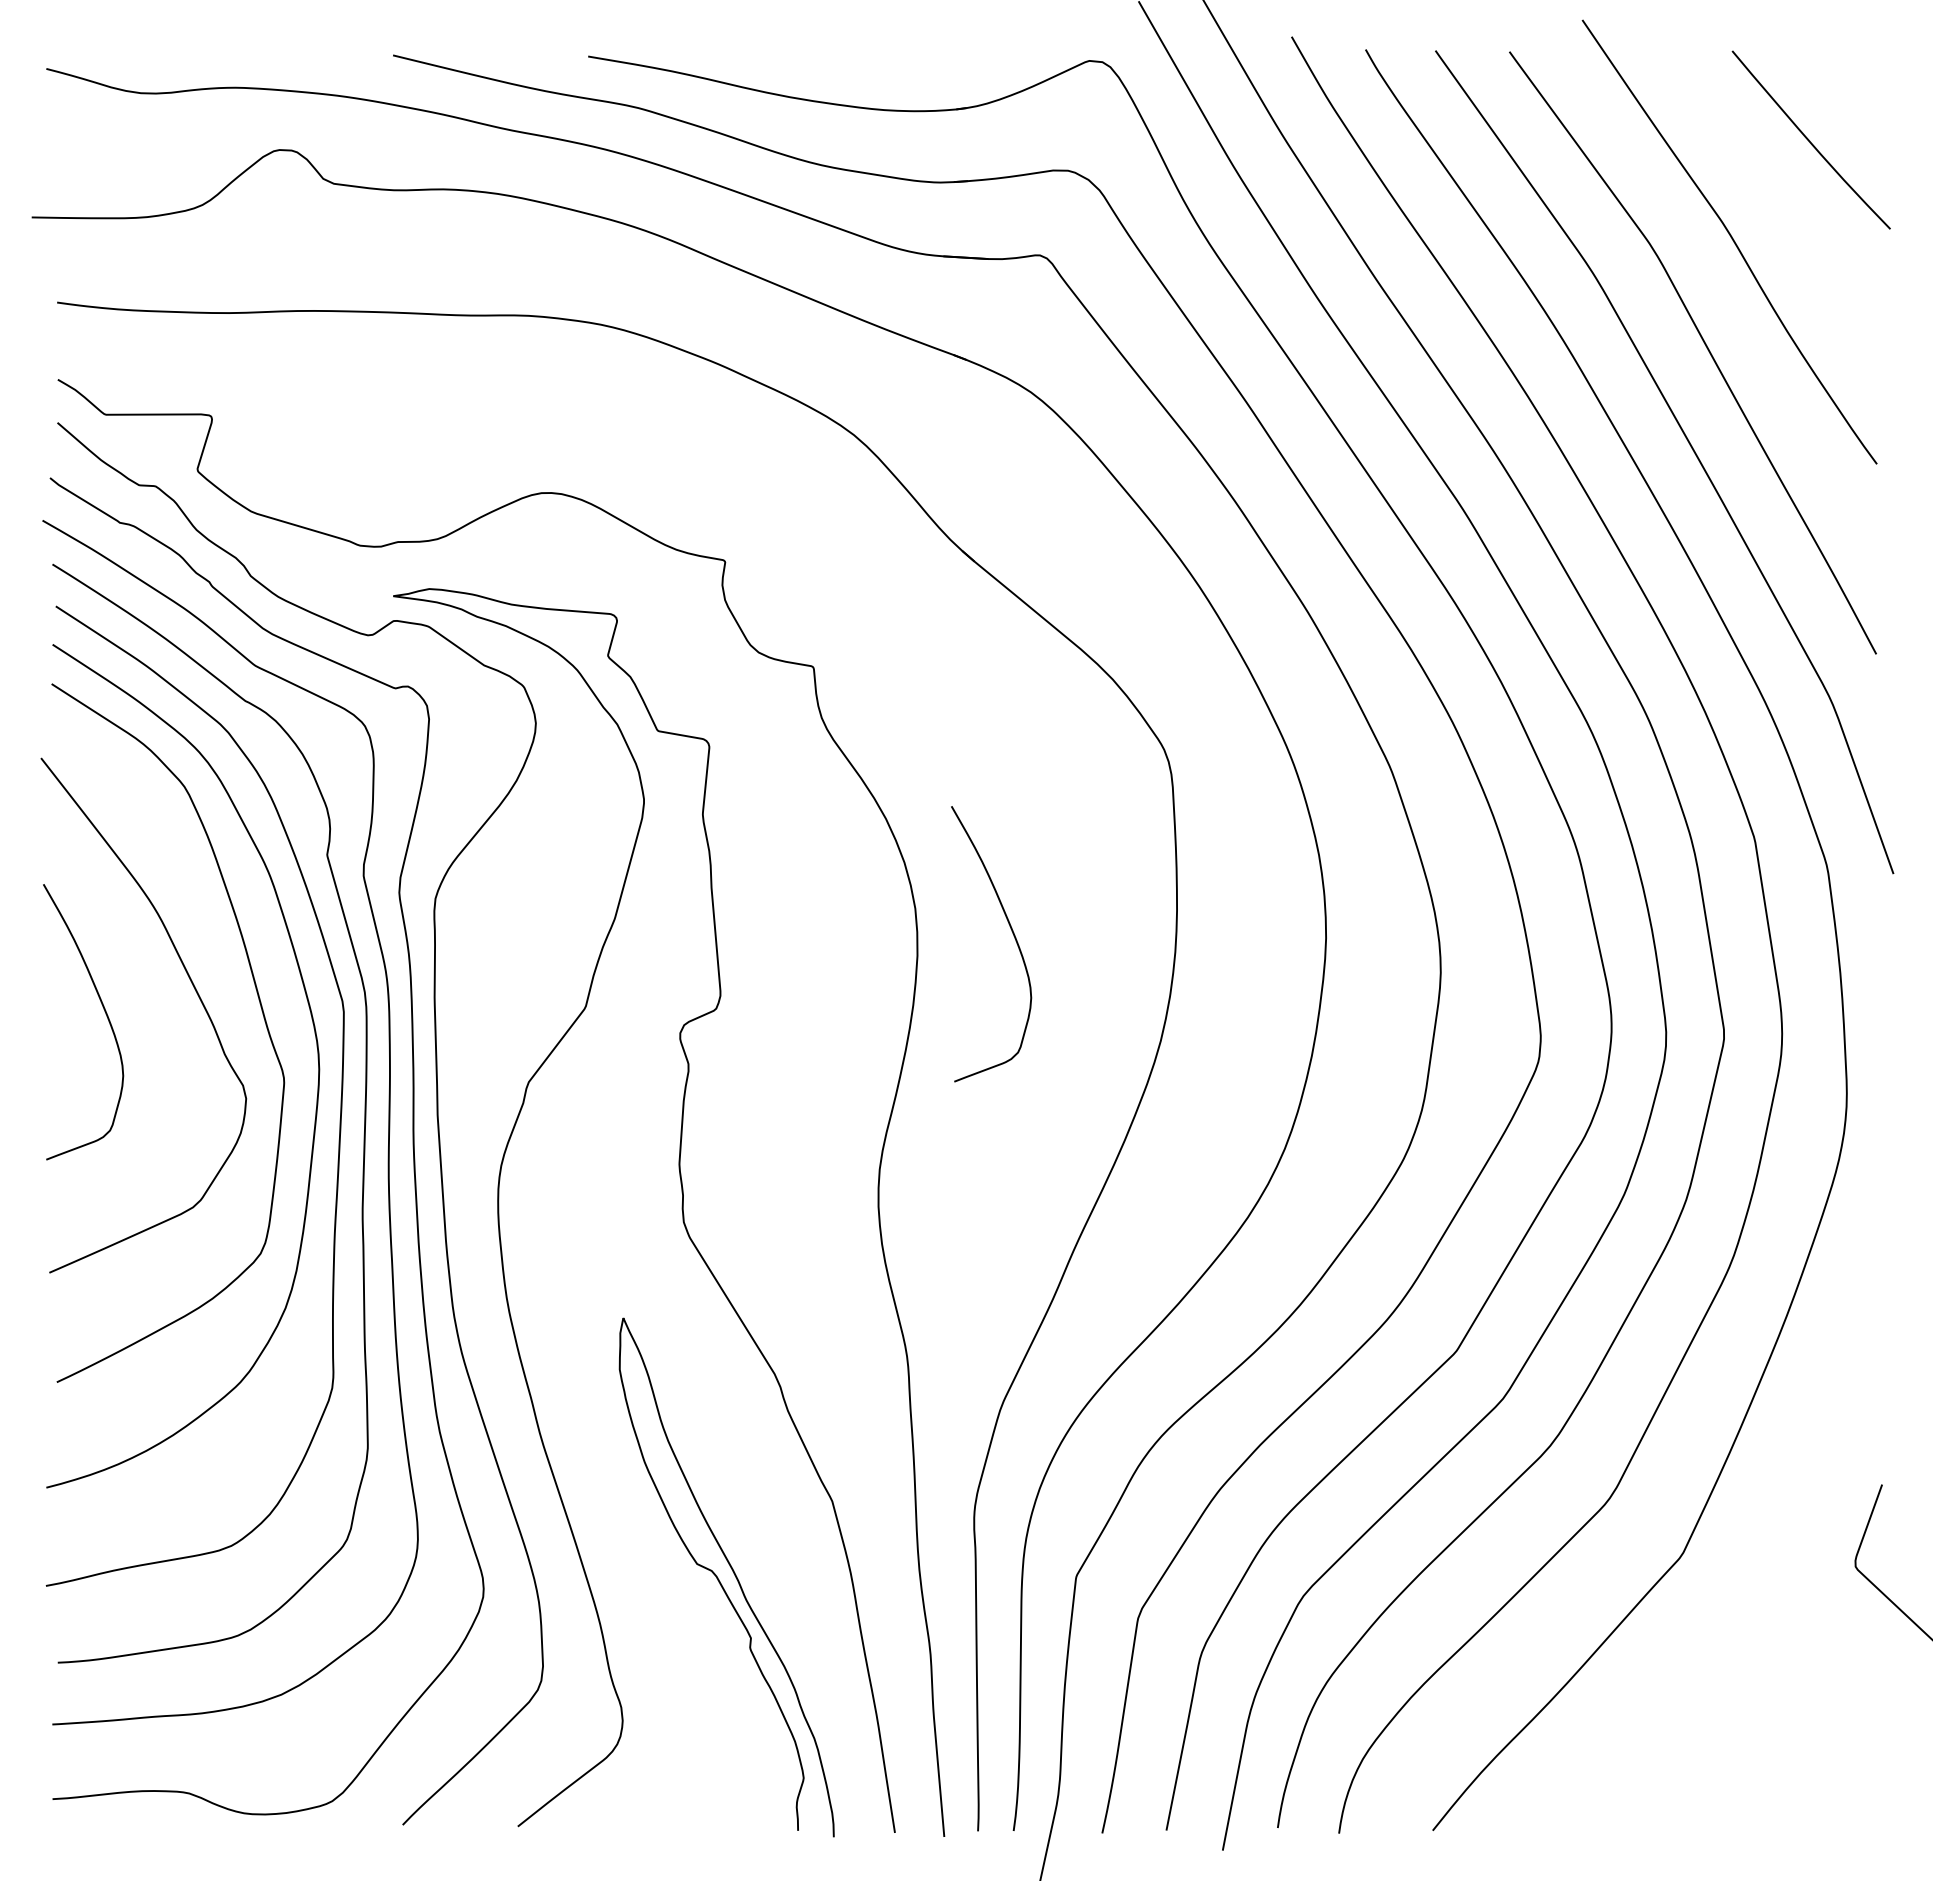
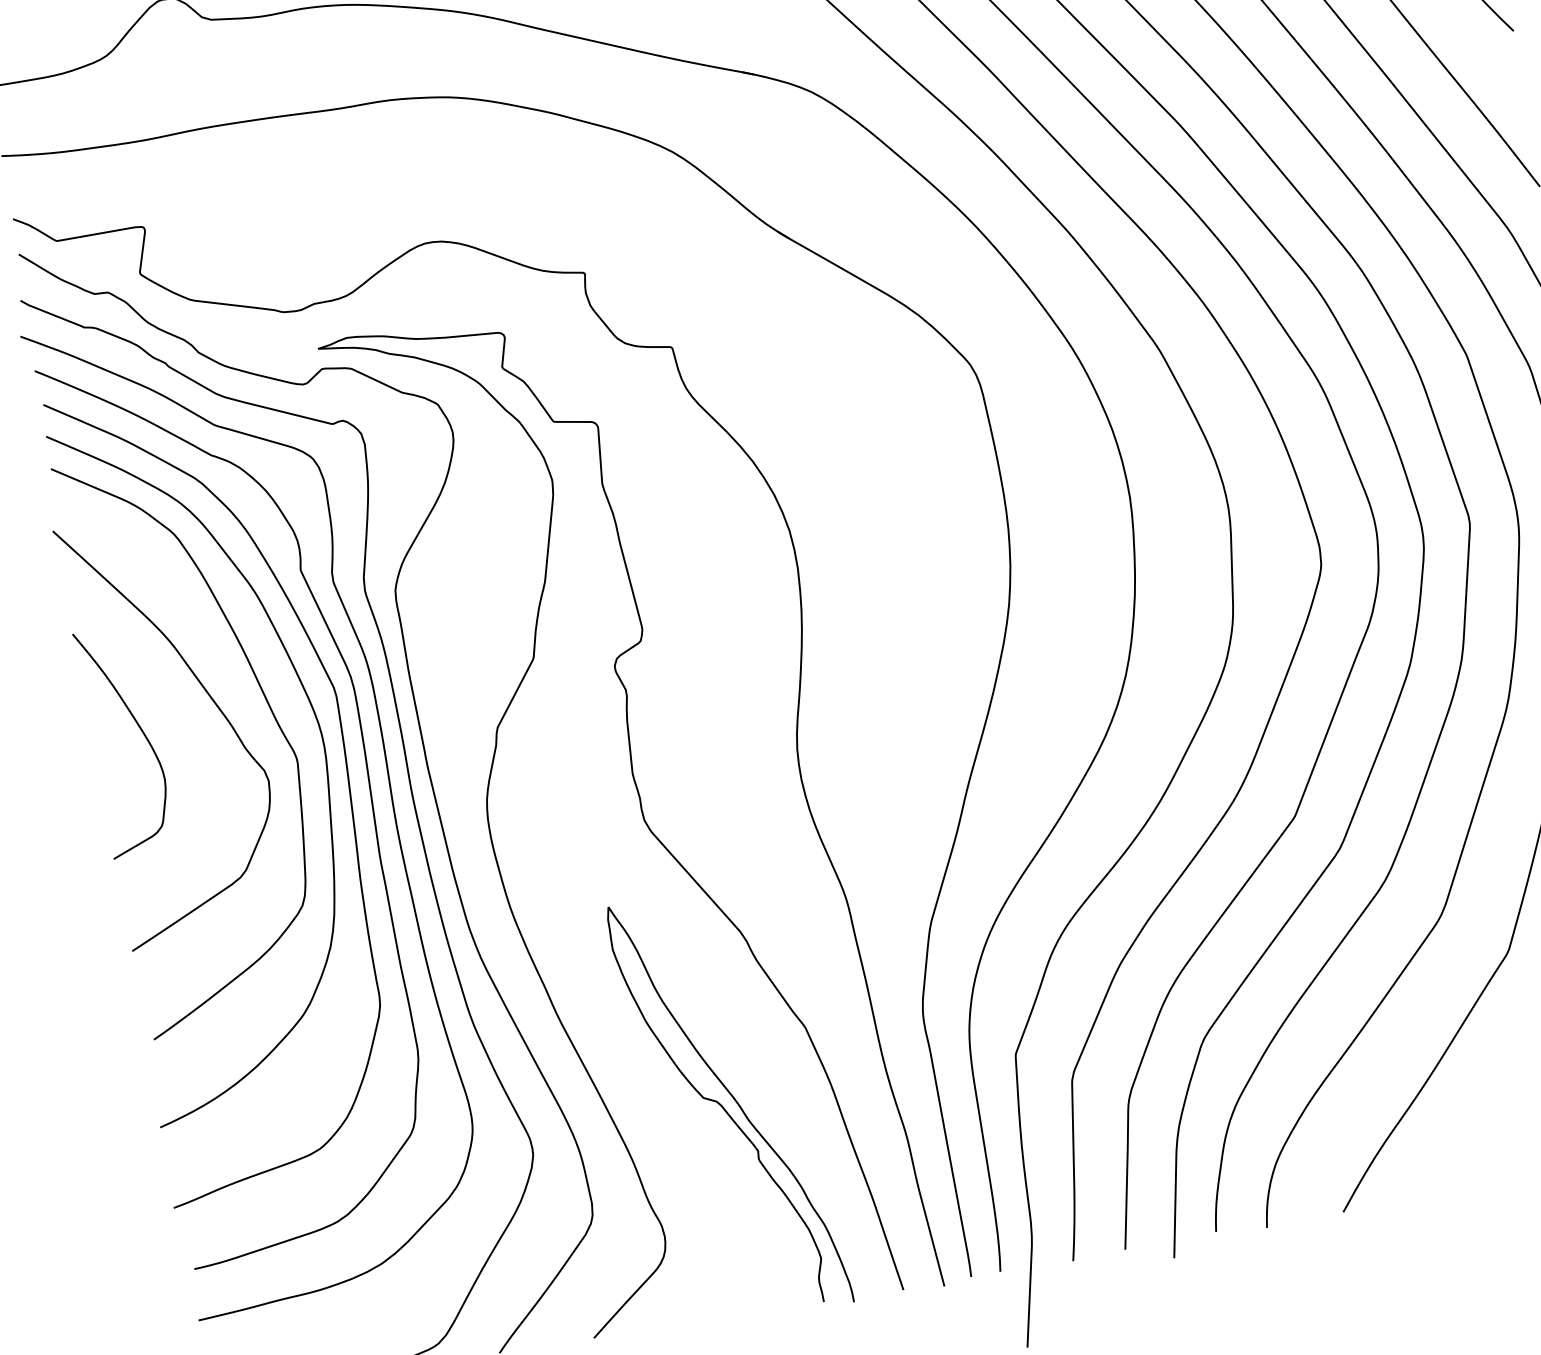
curve: (1013, 936) -> (873, 539), removed

